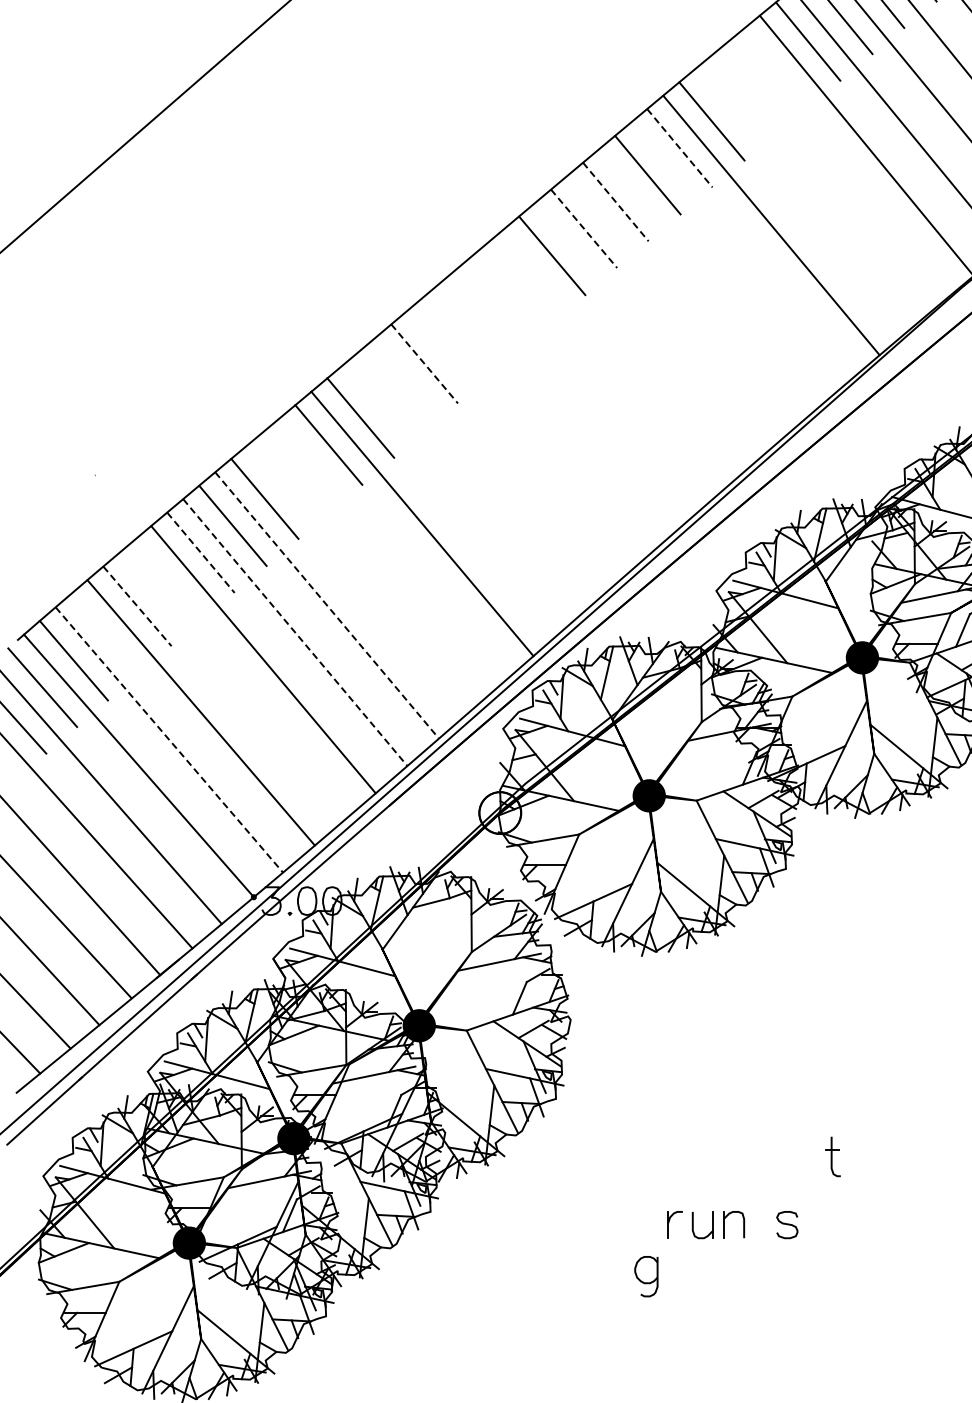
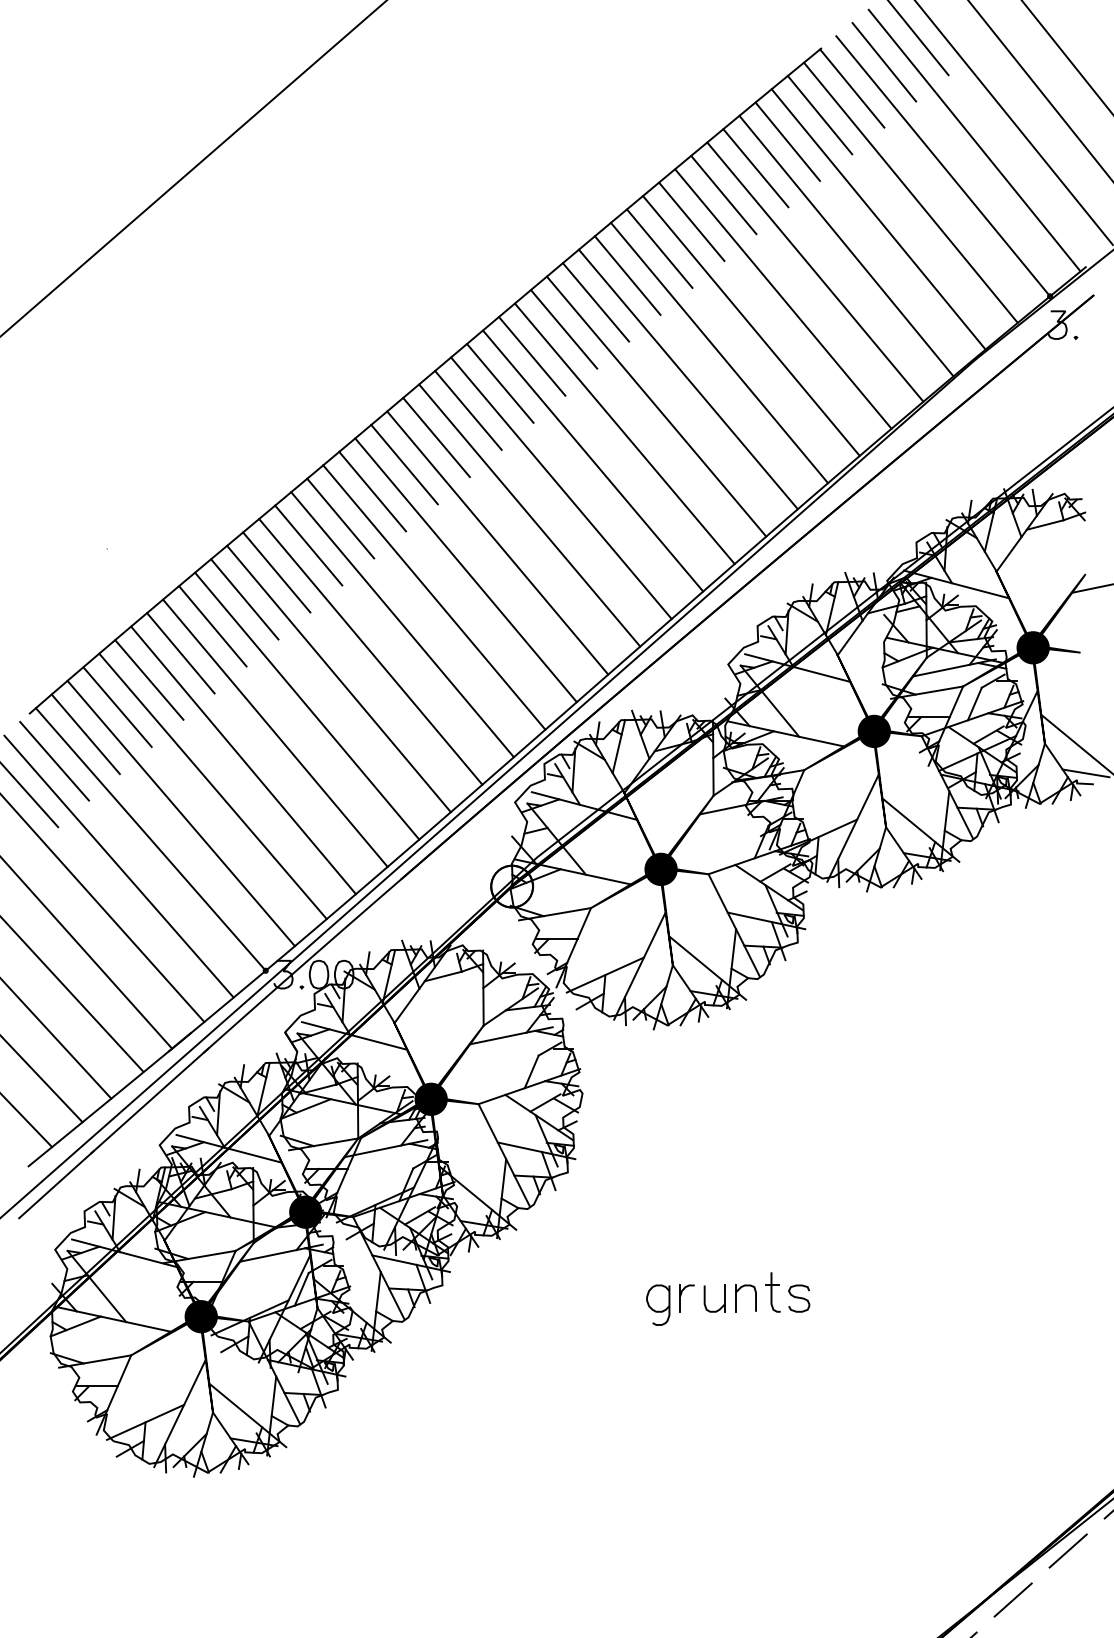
line: (775, 67) -> (787, 141), added
line: (743, 94) -> (755, 168), added
line: (679, 147) -> (691, 221), dashed -> solid
line: (834, 171) -> (846, 245), added
line: (803, 197) -> (815, 271), added
line: (616, 201) -> (628, 275), dashed -> solid
line: (584, 228) -> (596, 302), dashed -> solid
line: (739, 251) -> (751, 325), added
line: (707, 278) -> (719, 352), added
line: (520, 282) -> (532, 356), added
line: (675, 305) -> (687, 379), added
line: (488, 309) -> (500, 383), added
line: (644, 332) -> (656, 406), added
line: (456, 336) -> (468, 410), added
line: (612, 359) -> (624, 433), added
line: (424, 363) -> (436, 437), dashed -> solid
line: (581, 386) -> (593, 460), added
line: (392, 390) -> (404, 464), added
line: (549, 414) -> (561, 488), added
line: (517, 441) -> (529, 515), added
line: (485, 468) -> (497, 542), added
line: (296, 471) -> (308, 545), added
line: (453, 496) -> (465, 570), added
line: (390, 550) -> (402, 624), added
line: (201, 552) -> (213, 626), dashed -> solid
line: (358, 577) -> (370, 651), added
line: (168, 579) -> (180, 653), added
line: (327, 605) -> (339, 679), dashed -> solid
line: (137, 606) -> (149, 680), dashed -> solid
line: (105, 632) -> (117, 706), added
line: (295, 632) -> (307, 706), dashed -> solid
line: (231, 686) -> (243, 760), added
line: (169, 739) -> (181, 813), dashed -> solid
part: (832, 1156) -> (772, 1292), moved
part: (646, 1275) -> (658, 1304), moved

